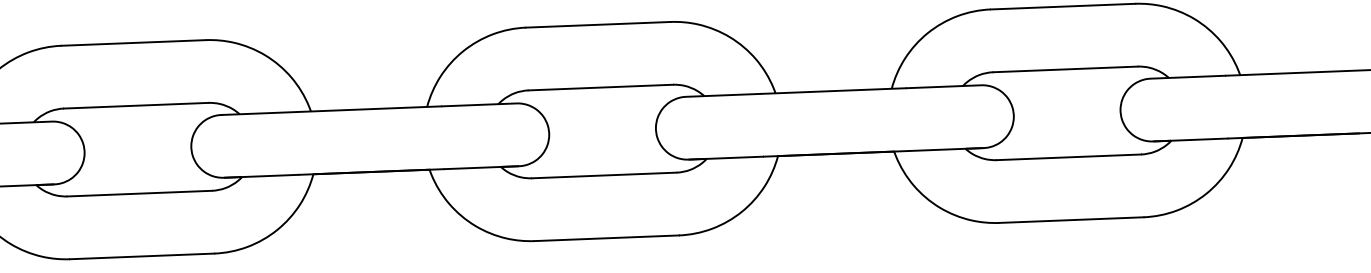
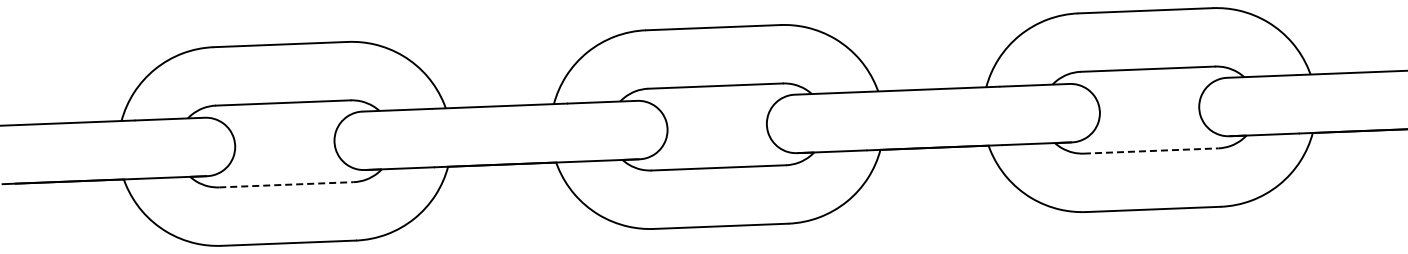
line: (1069, 156) -> (1151, 150), solid -> dashed
line: (139, 193) -> (286, 184), solid -> dashed

